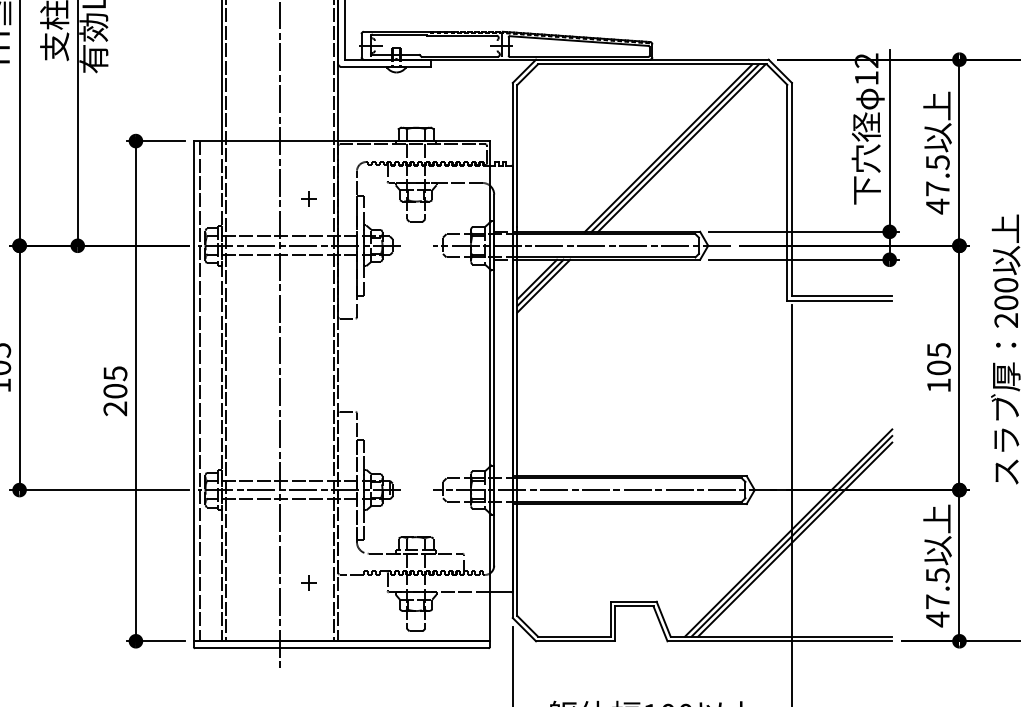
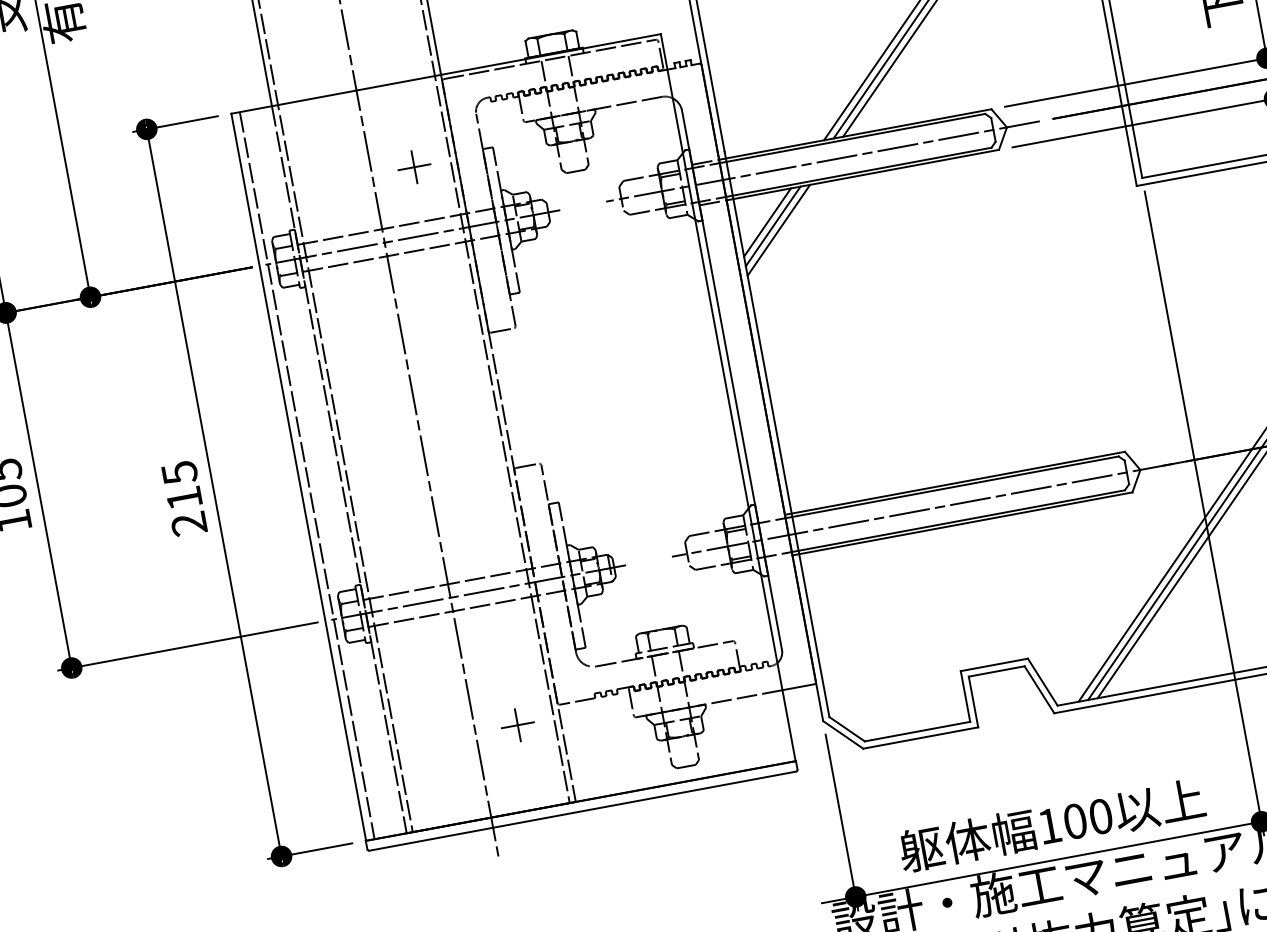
part: (309, 199) -> (414, 167), size x1.43
text: (115, 391) -> (184, 498), 205 -> 215
part: (309, 582) -> (518, 724), size x1.43

